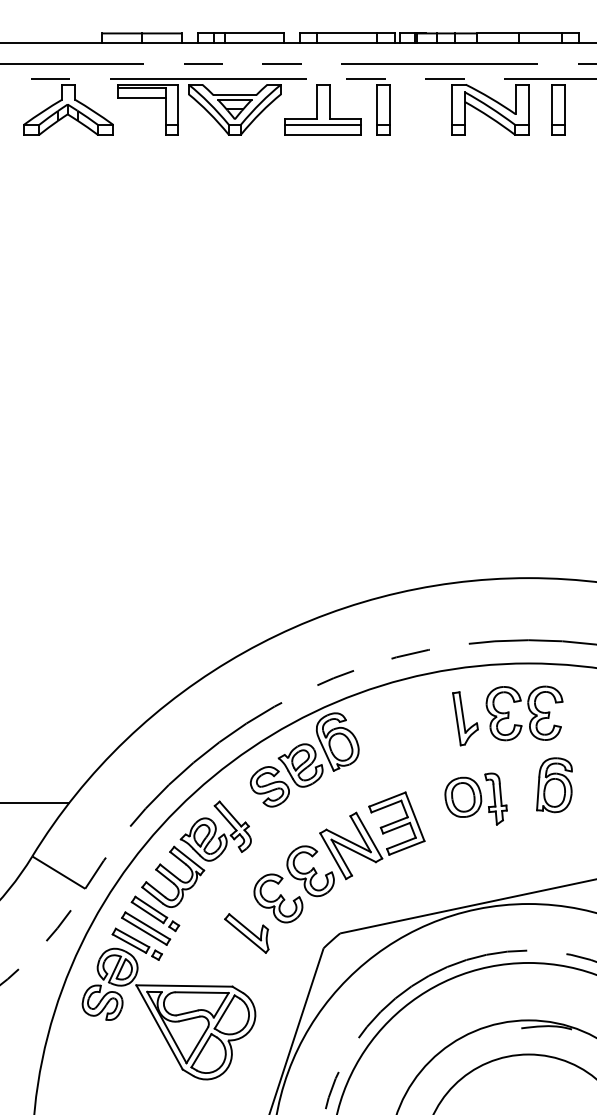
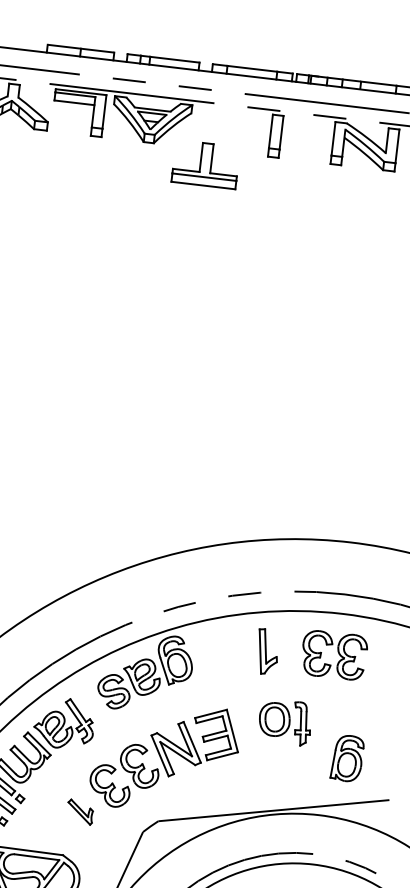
part: (322, 109) -> (205, 164), moved
part: (465, 718) -> (267, 651), moved
part: (554, 785) -> (347, 758), moved
part: (246, 933) -> (79, 812), size x0.7

